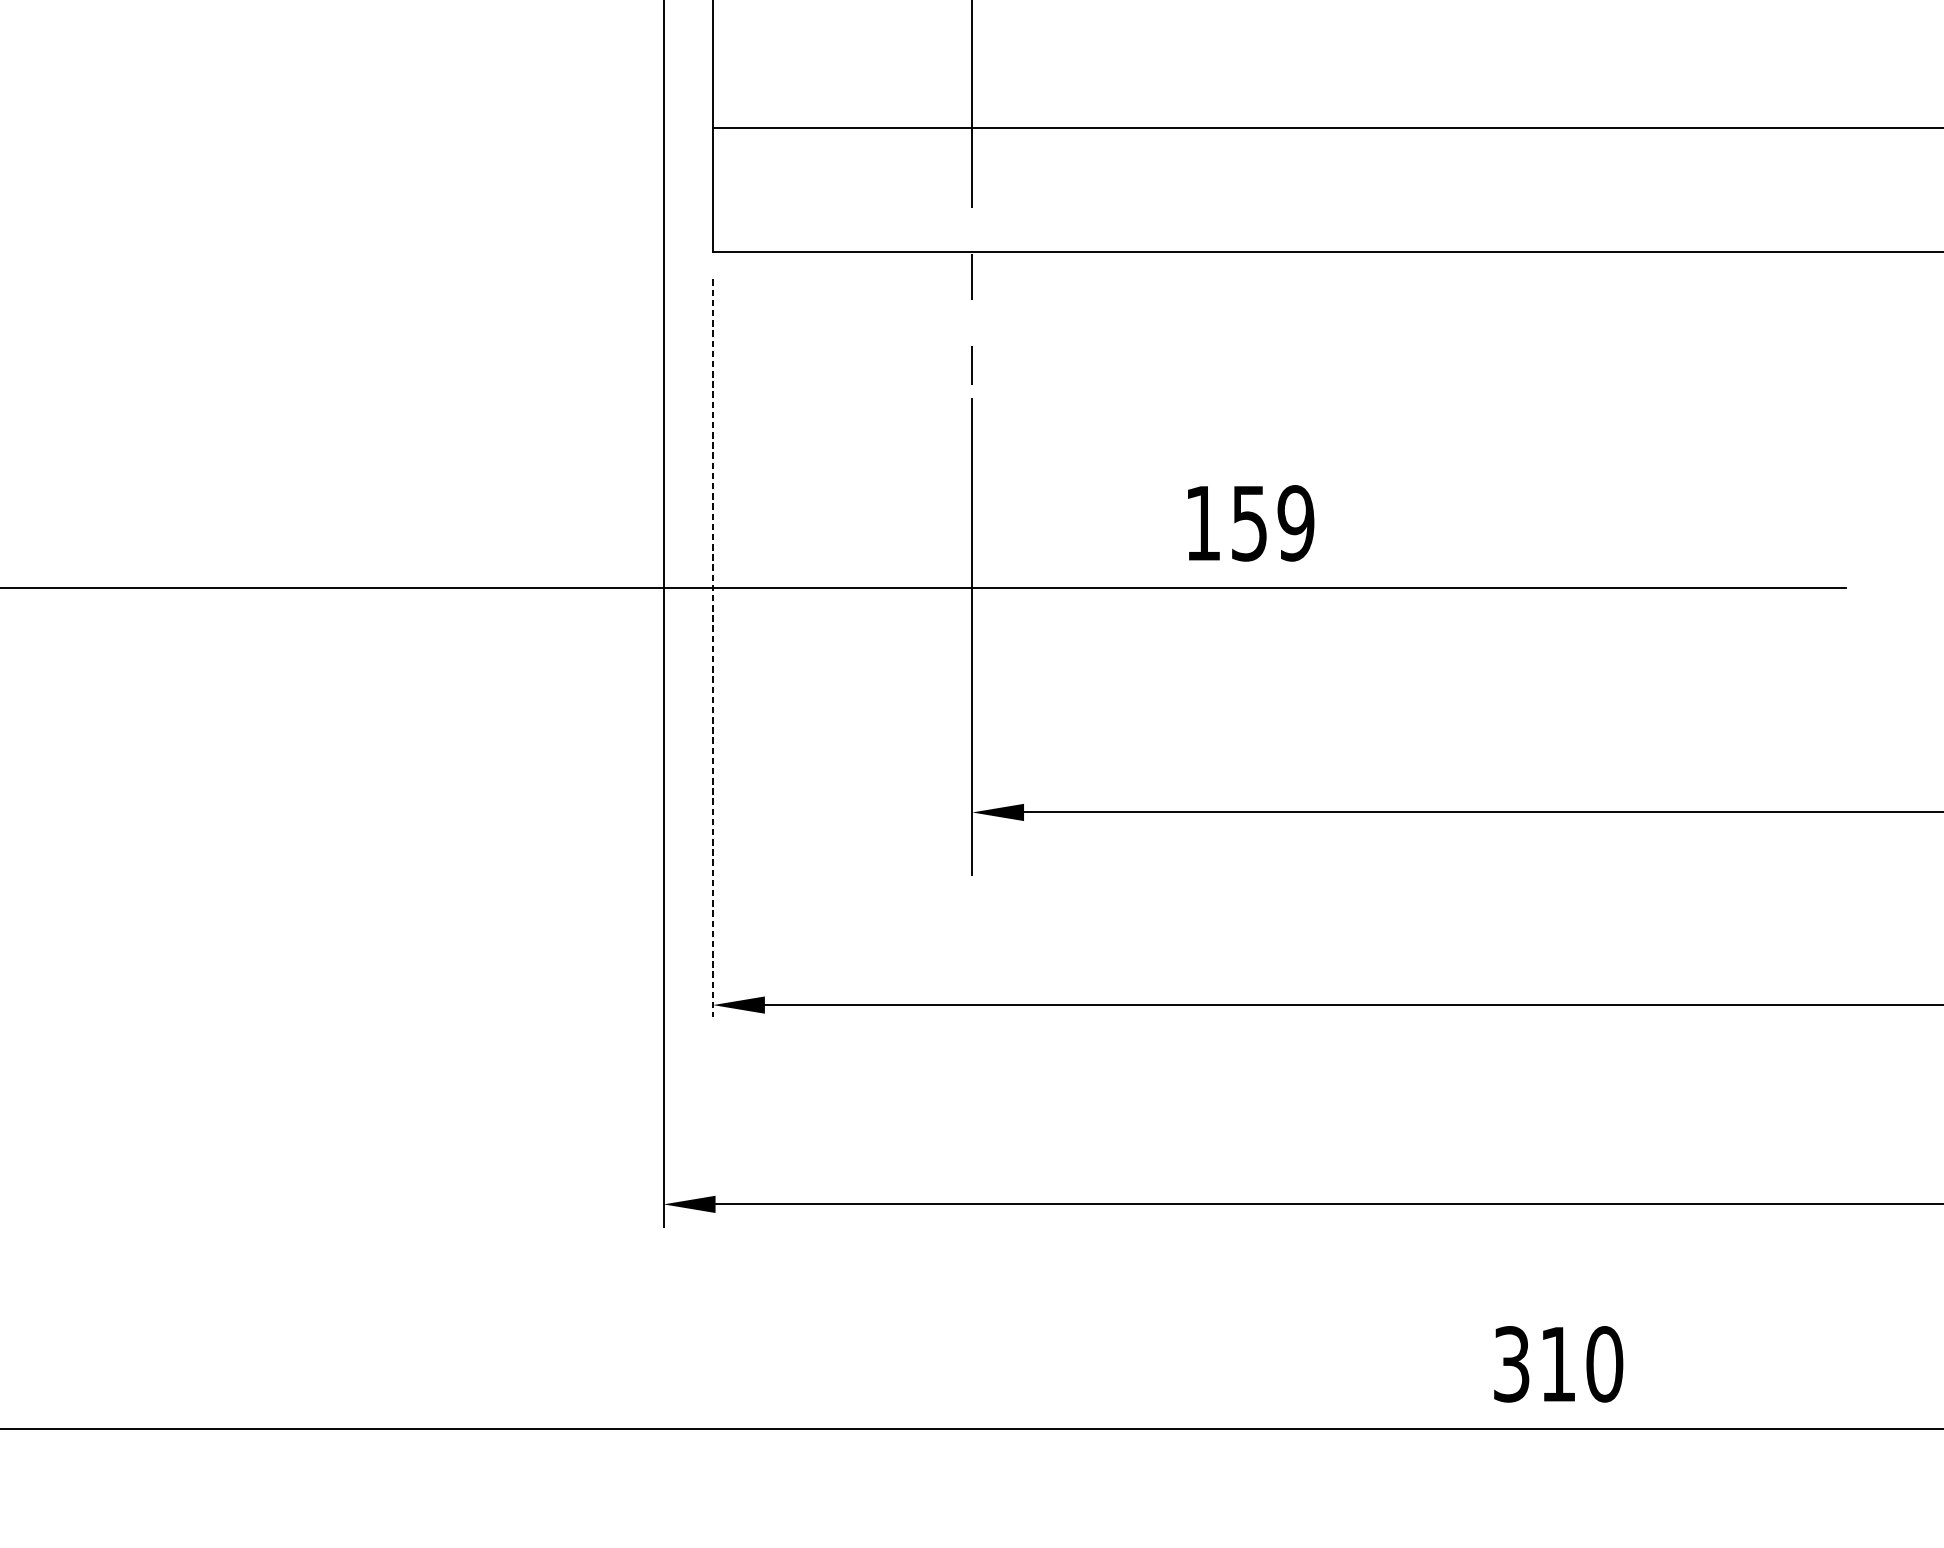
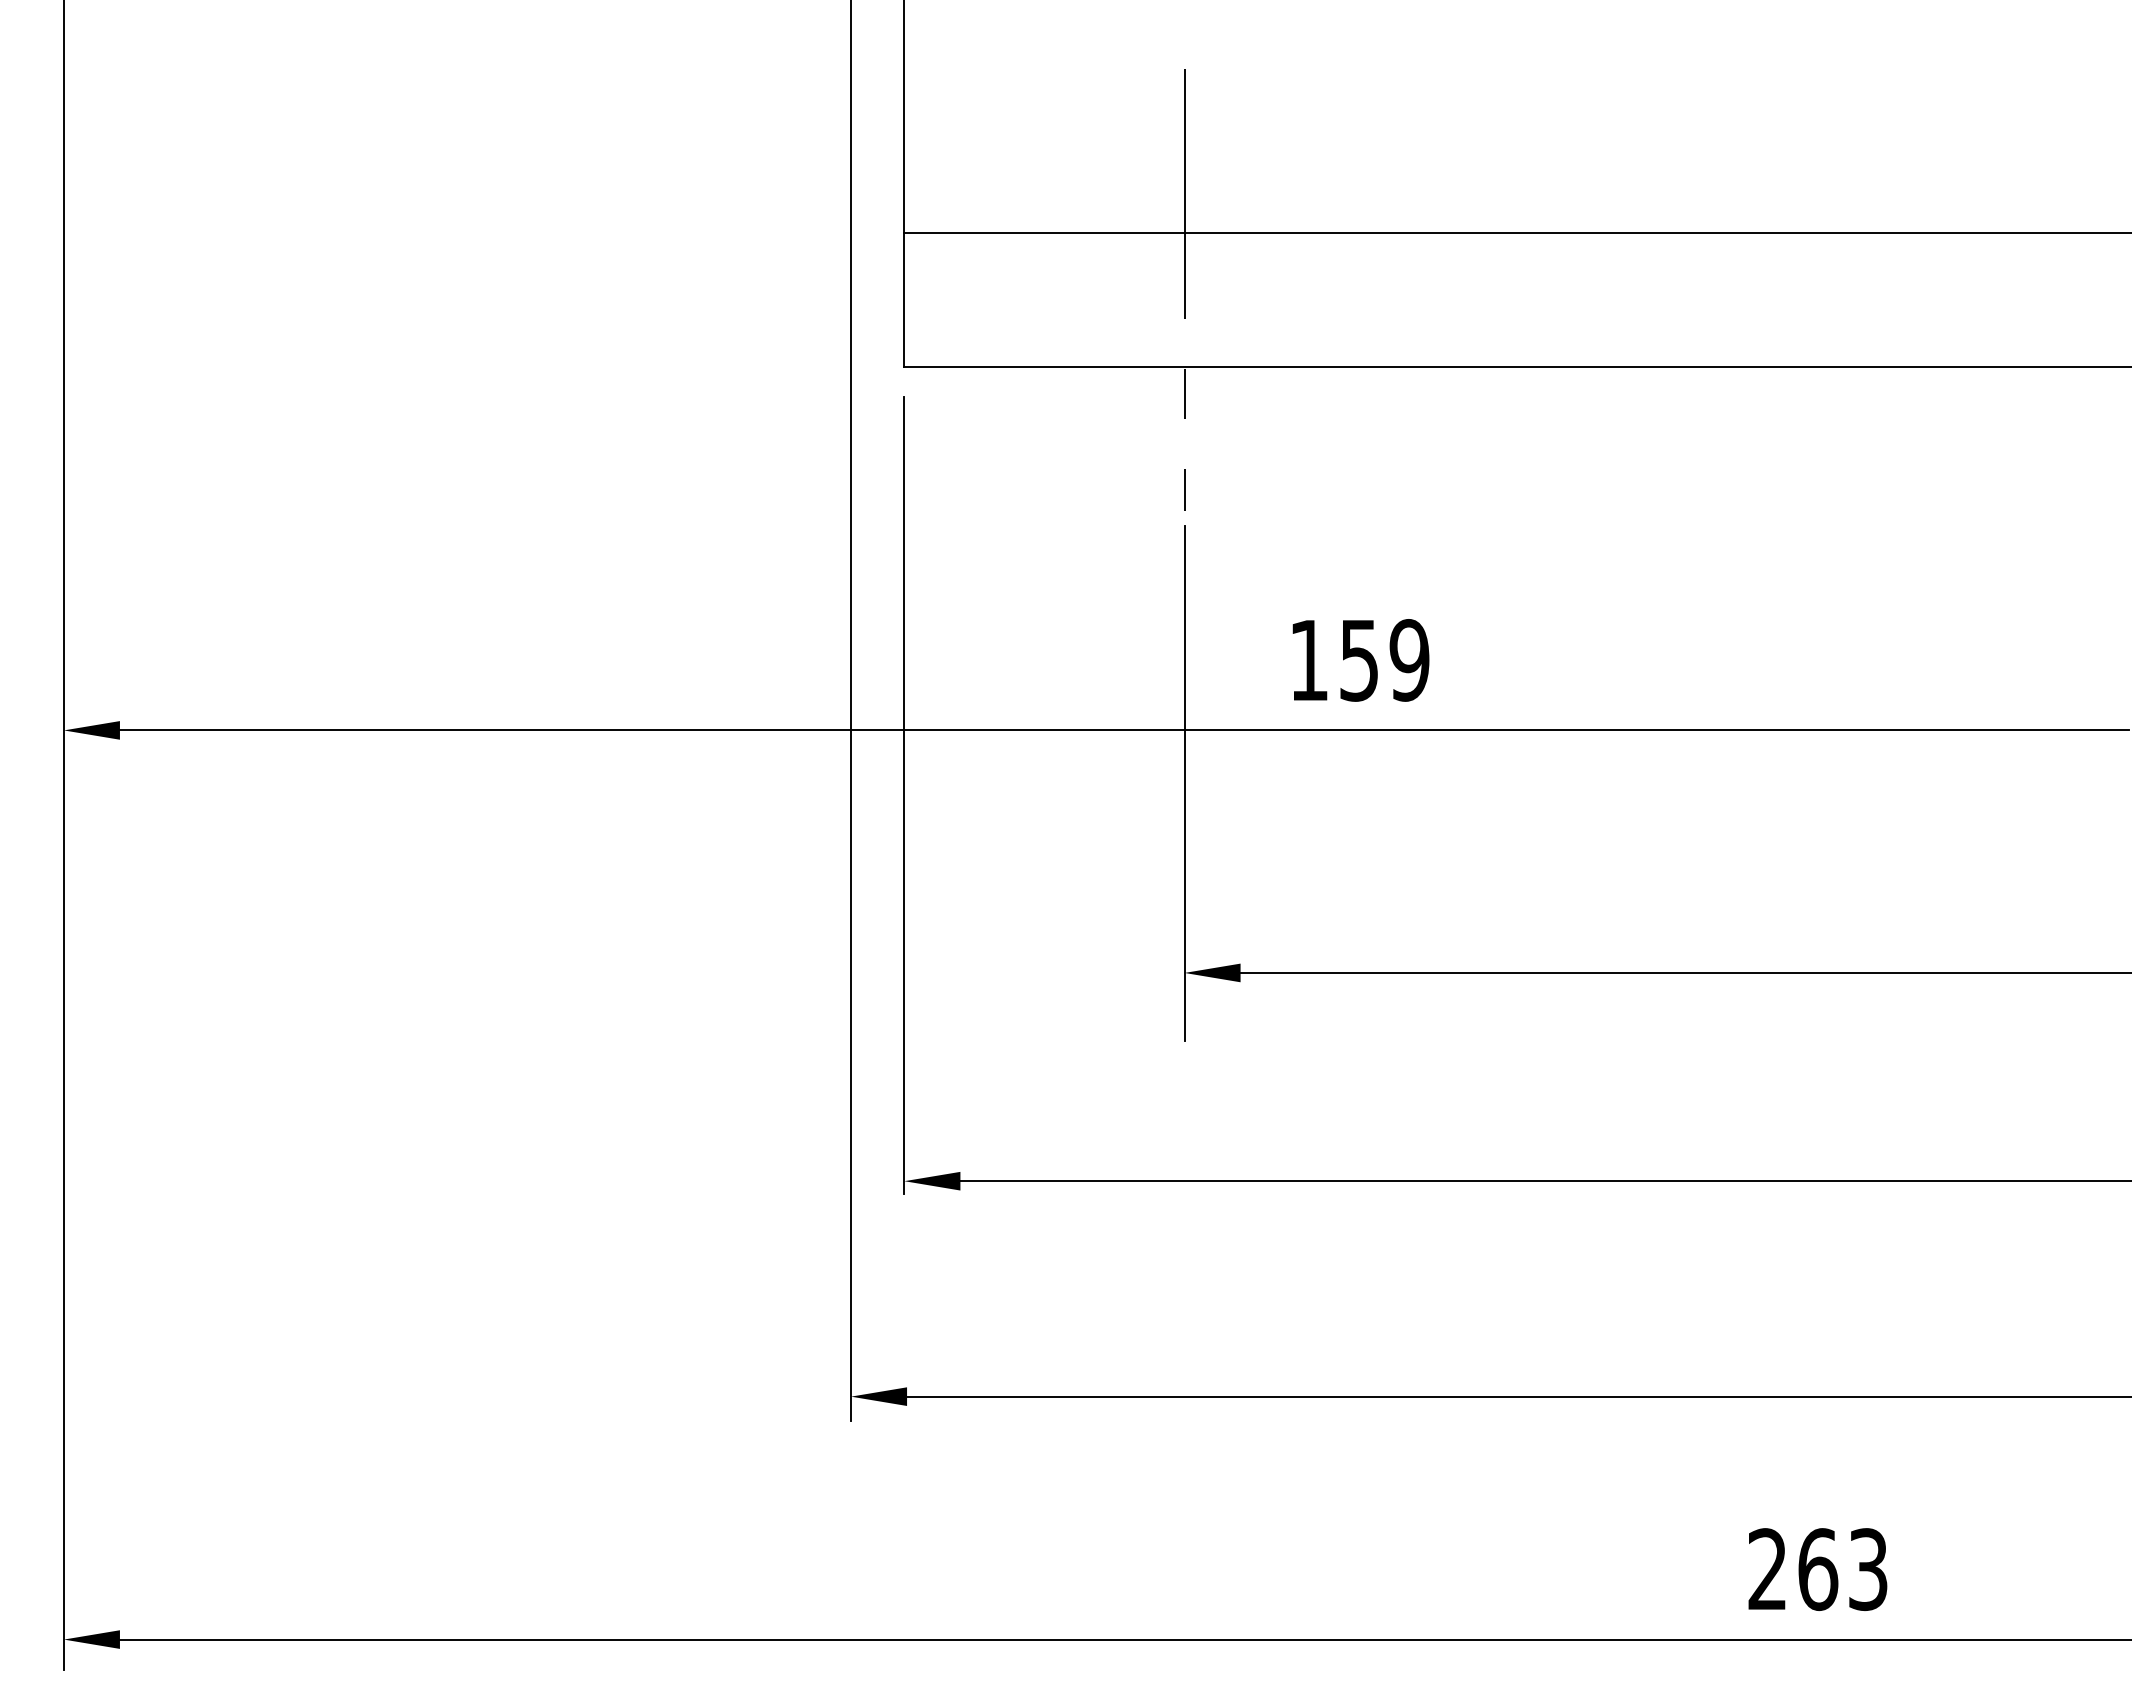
text: (1250, 523) -> (1360, 660), moved
line: (713, 648) -> (904, 795), dashed -> solid
text: (1558, 1364) -> (1818, 1569), 310 -> 263

